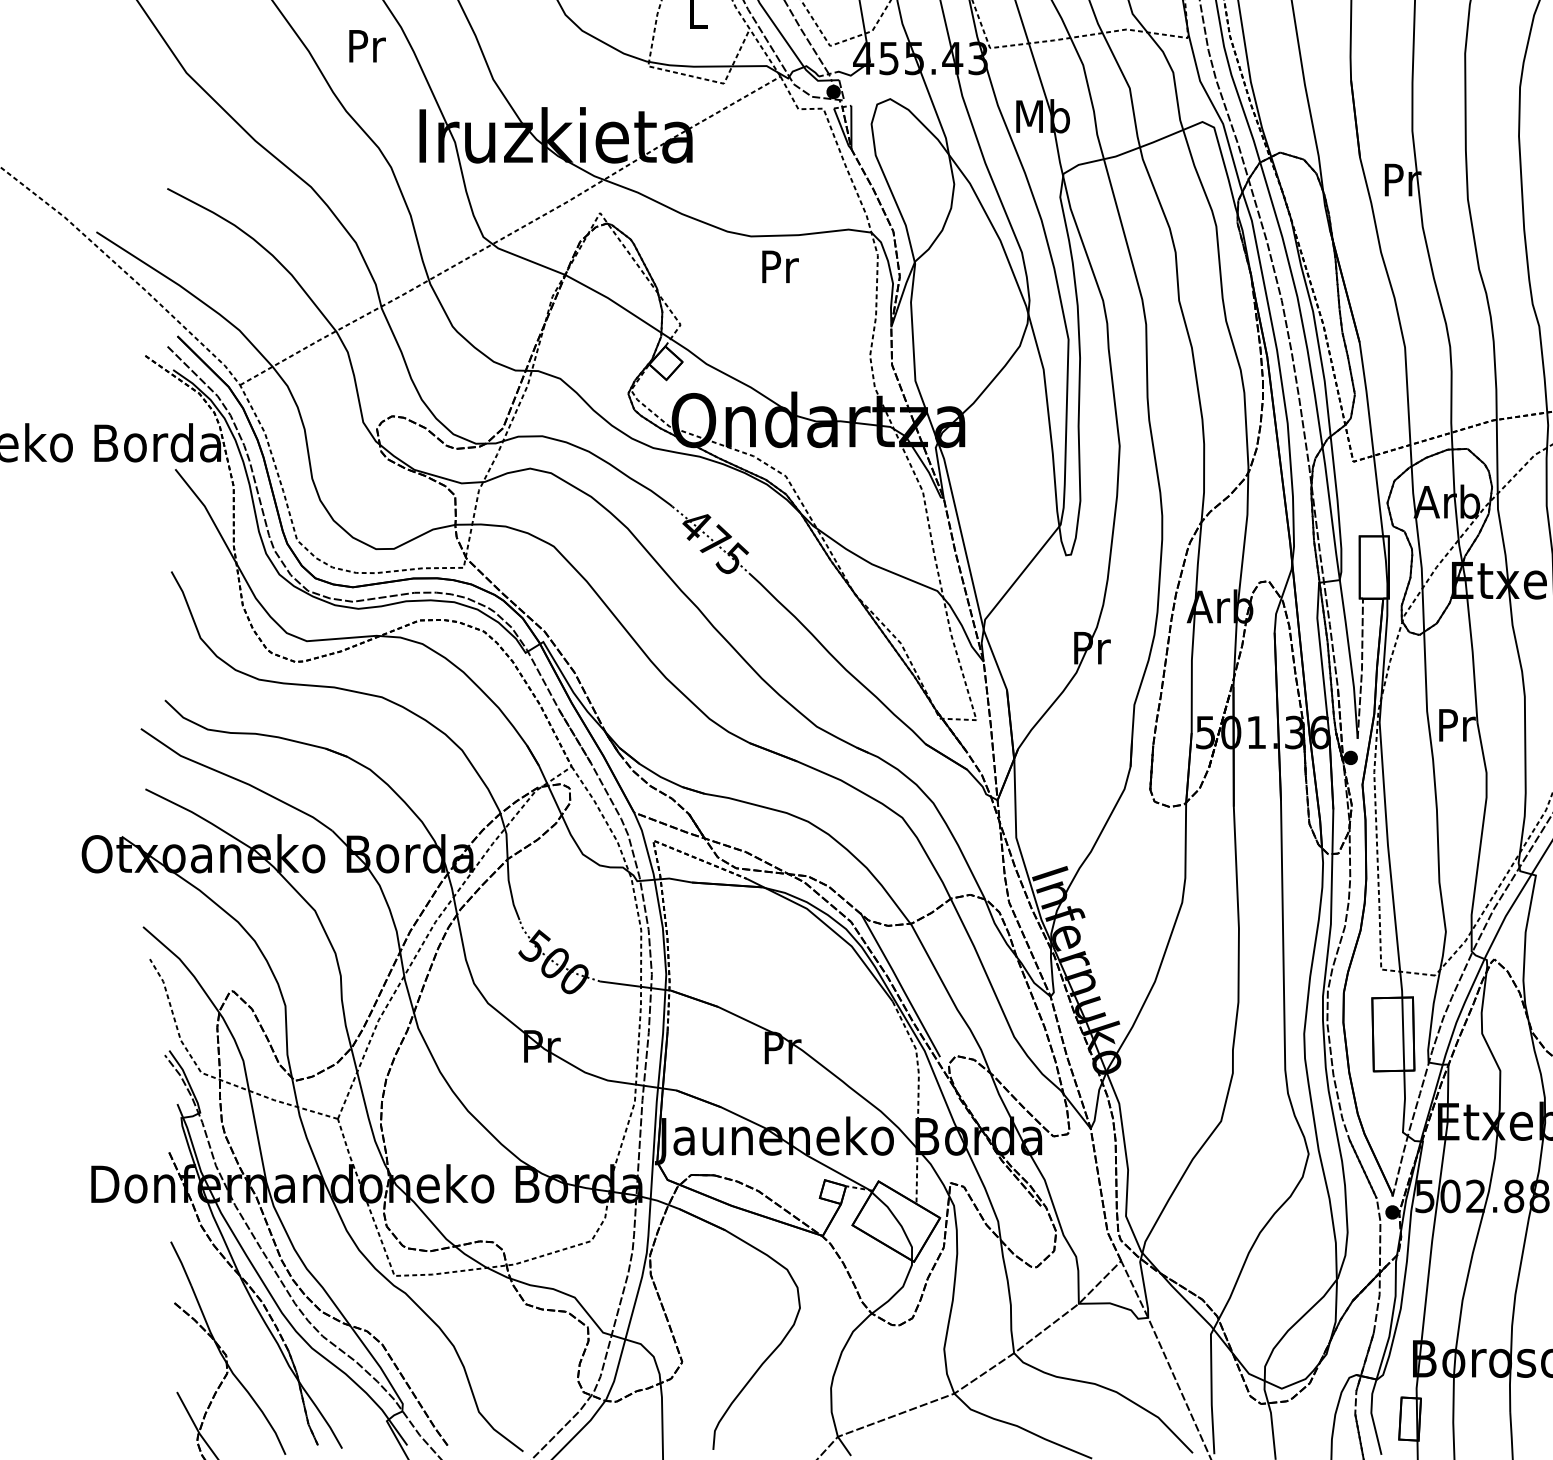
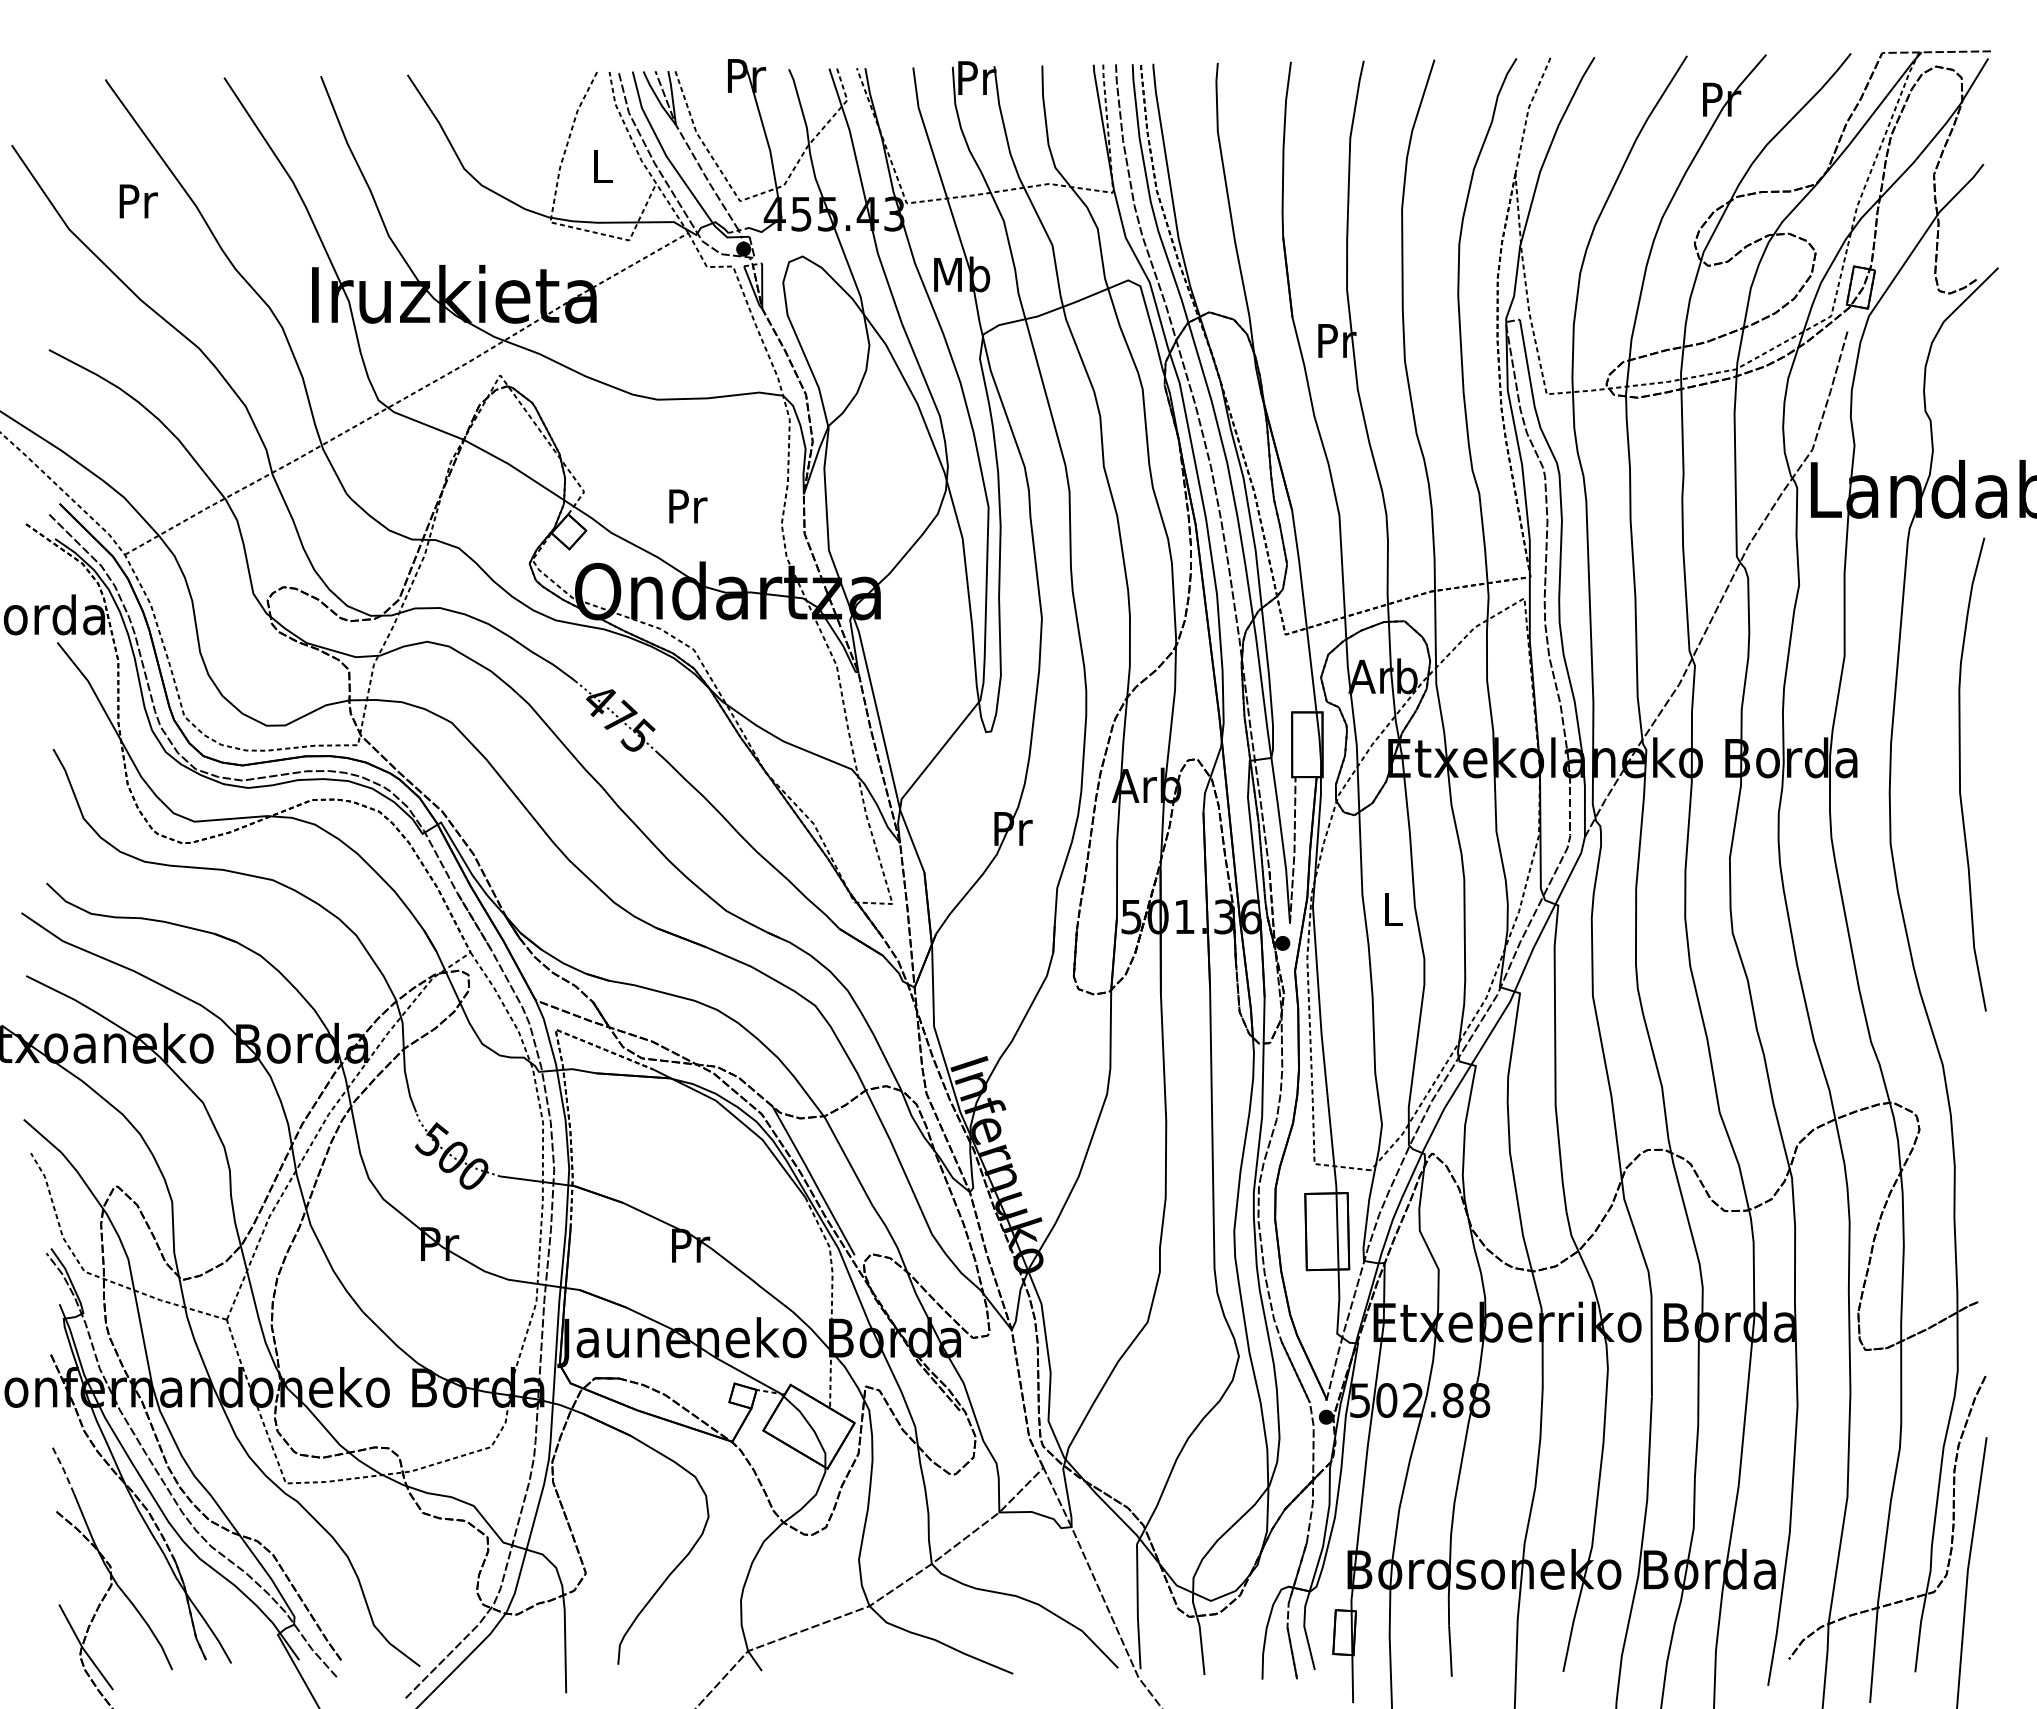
text: (367, 46) -> (138, 201), moved
text: (780, 266) -> (688, 506), moved
text: (1457, 725) -> (1394, 909), Pr -> L
line: (181, 1263) -> (63, 1470), solid -> dashed

